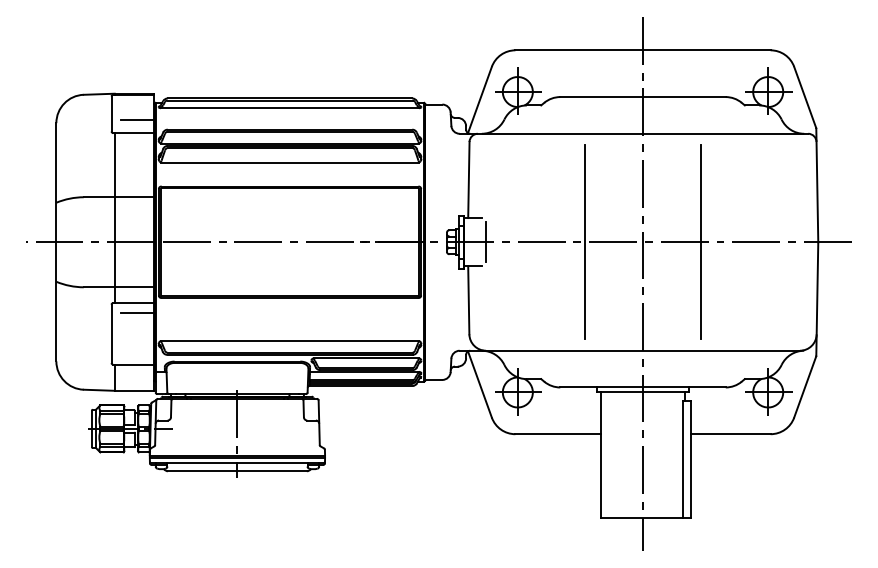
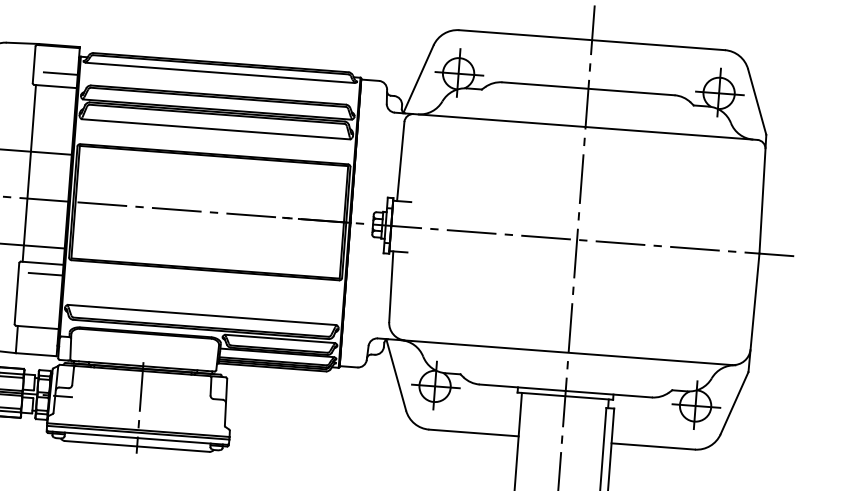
line: (485, 242) -> (413, 227), removed
line: (584, 242) -> (516, 235), removed
line: (701, 242) -> (637, 244), removed

